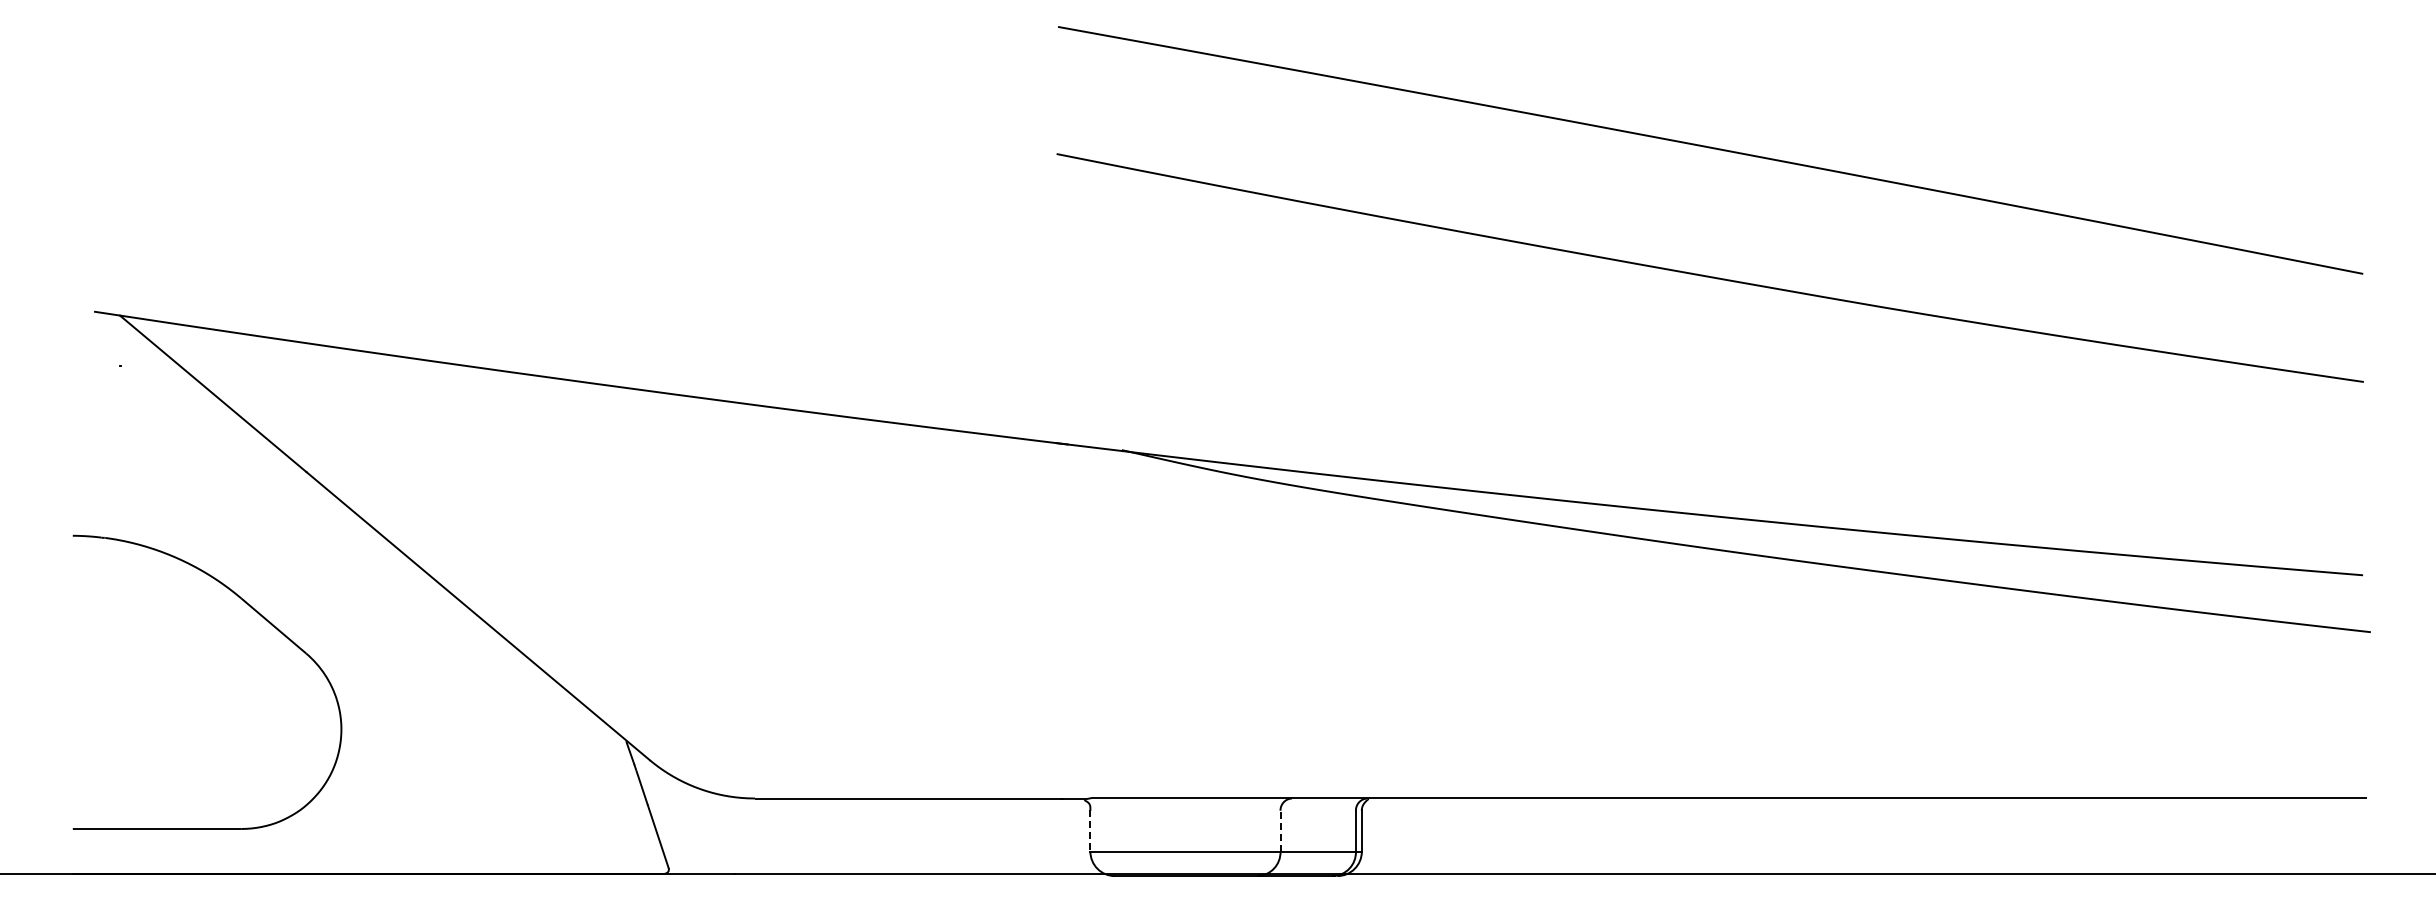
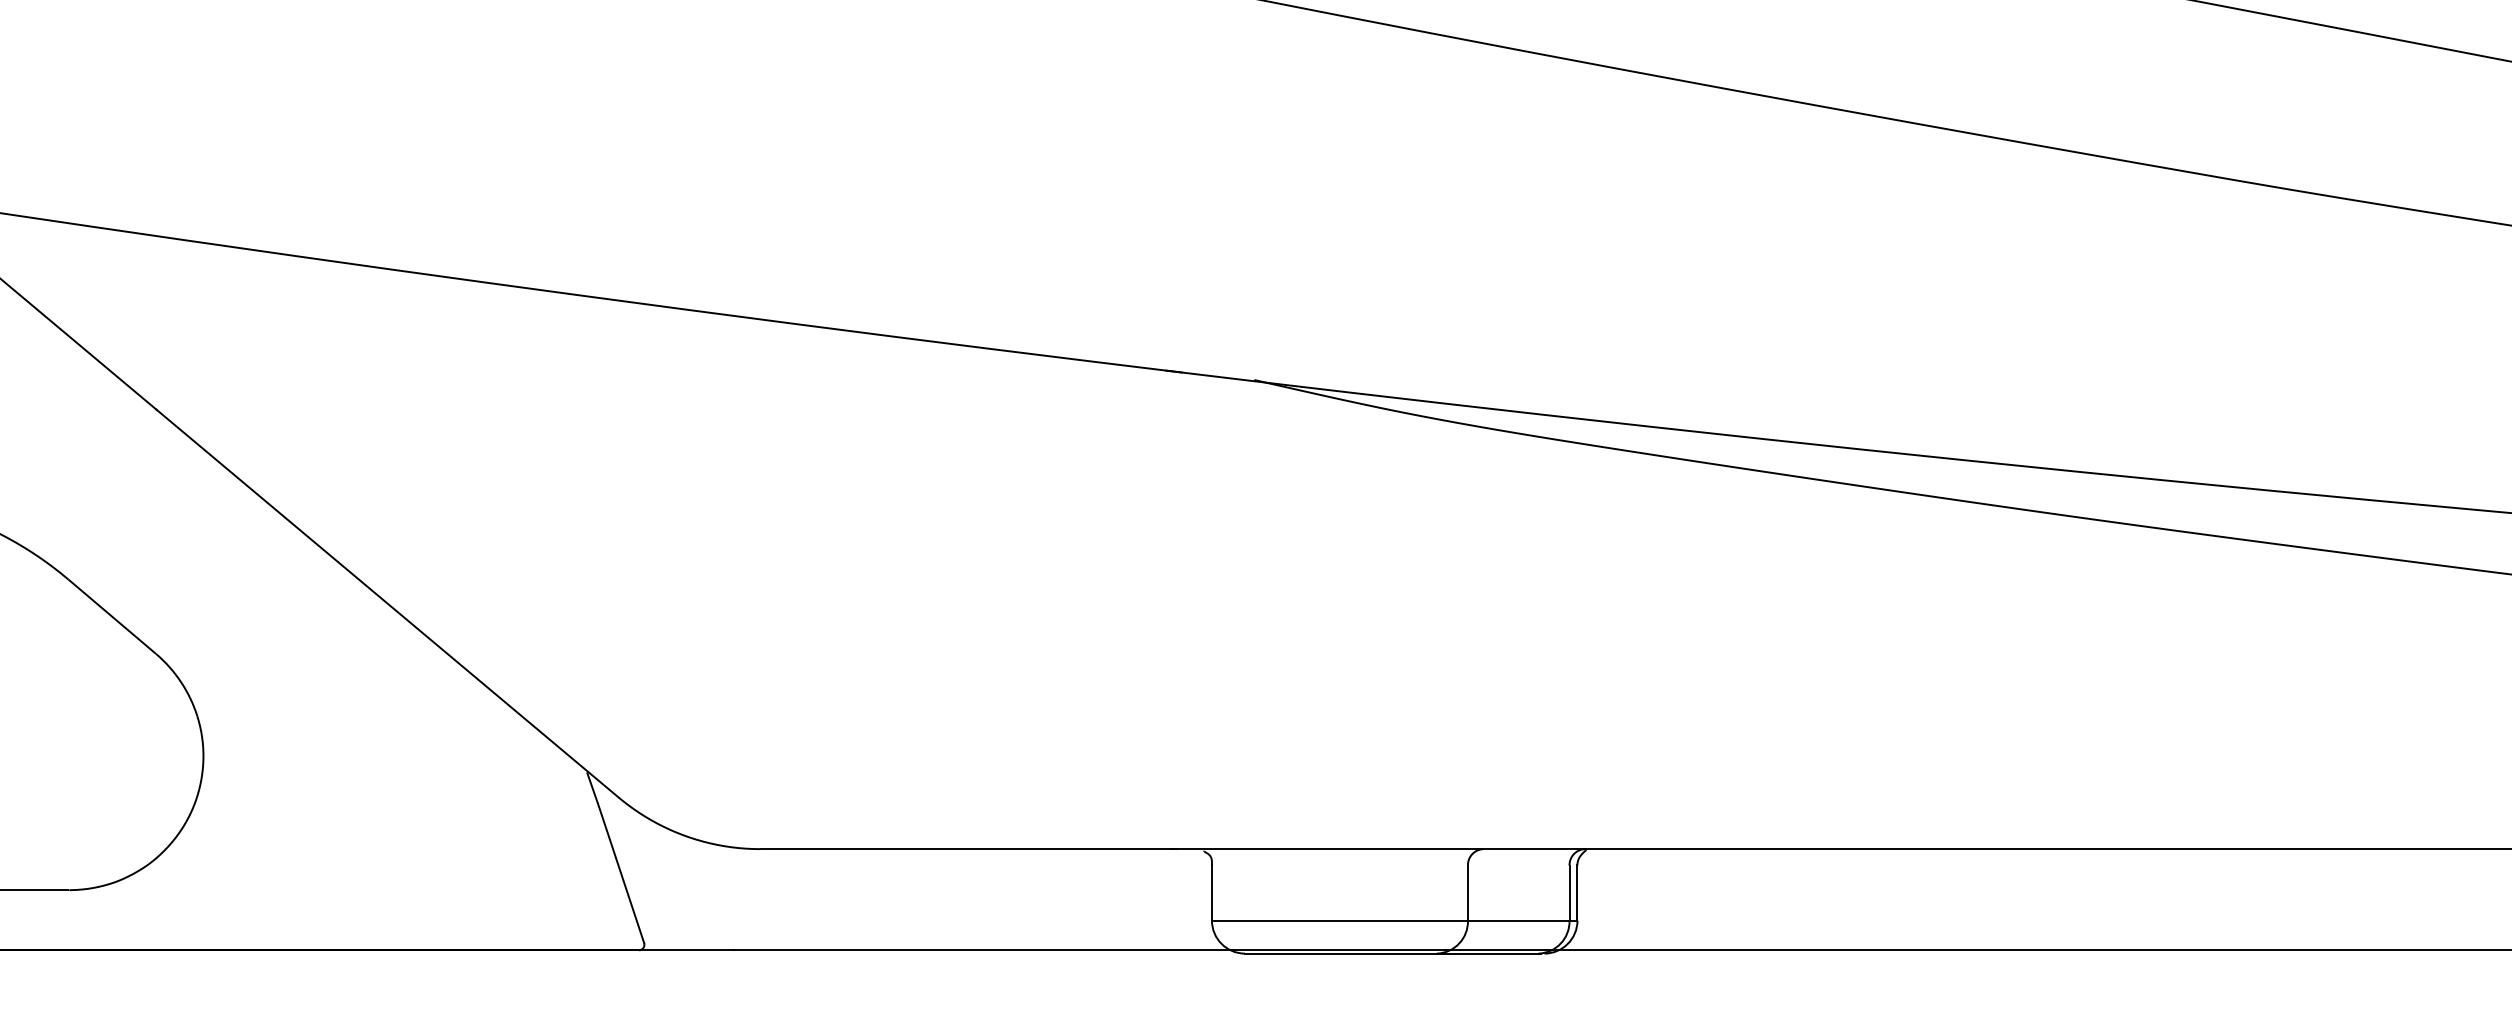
line: (1090, 830) -> (1212, 892), dashed -> solid
line: (1280, 830) -> (1467, 892), dashed -> solid

